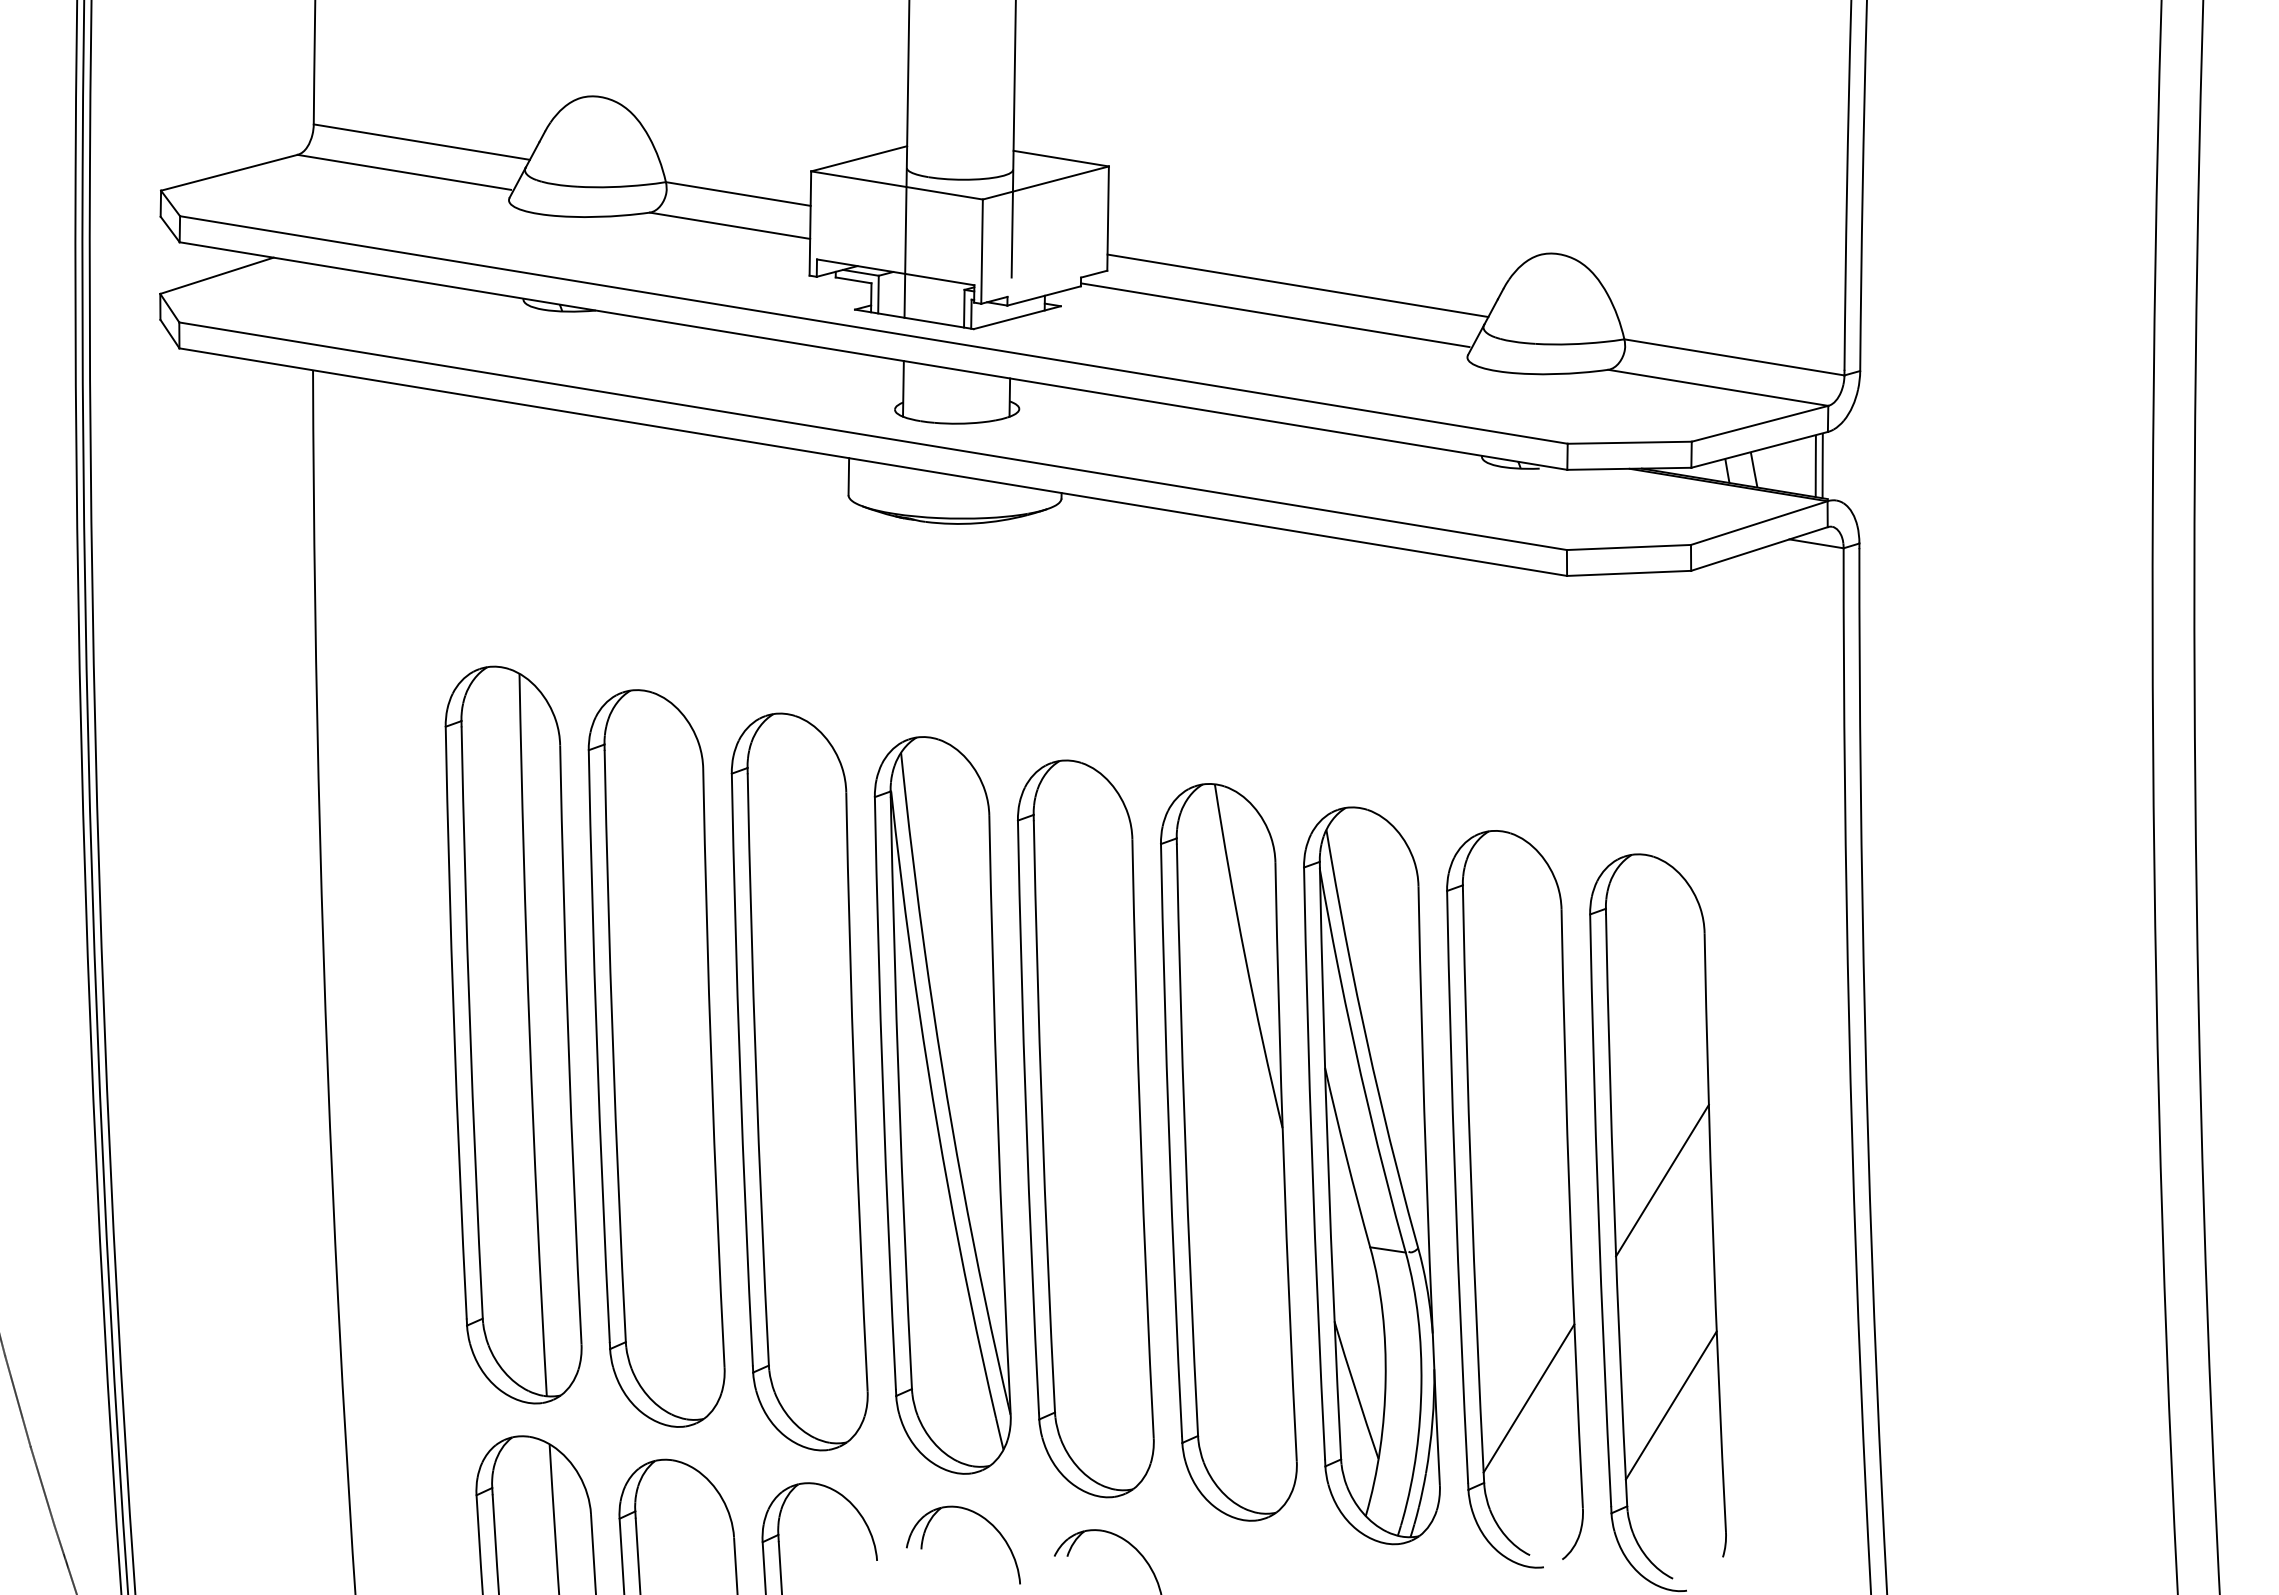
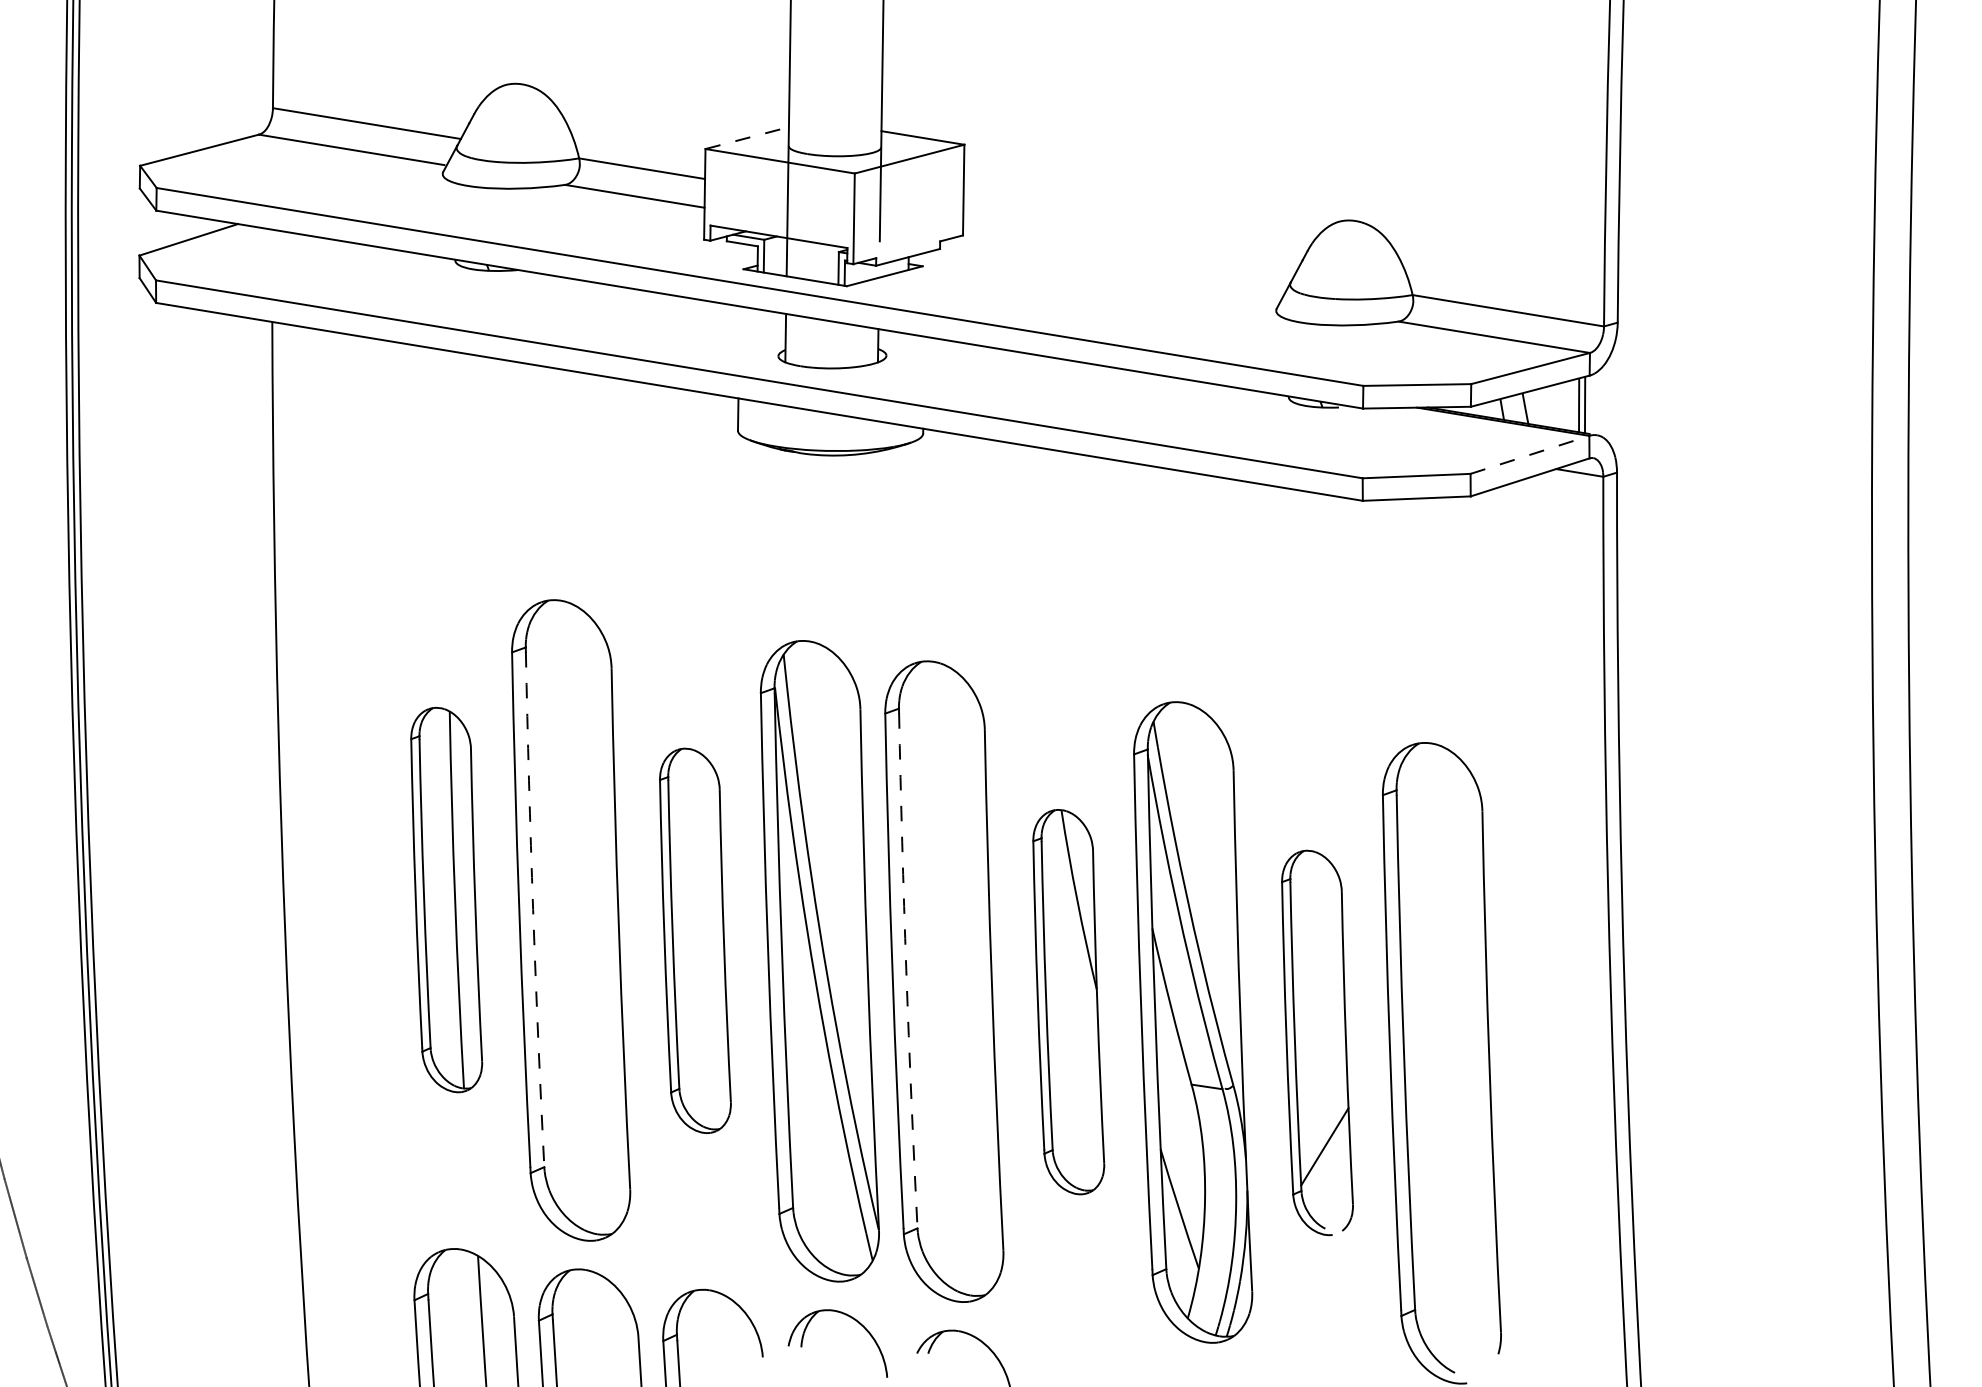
line: (859, 158) -> (747, 137), solid -> dashed
line: (1297, 285) -> (1128, 248), removed
line: (1275, 315) -> (1109, 274), removed
line: (1759, 523) -> (1530, 455), solid -> dashed
part: (513, 1034) -> (446, 899), size x0.6
arc: (612, 1046) -> (532, 910), solid -> dashed
part: (799, 1081) -> (695, 940), size x0.6
arc: (1042, 1116) -> (906, 970), solid -> dashed
part: (1228, 1152) -> (1068, 1002), size x0.6
line: (1662, 1180) -> (1445, 1026), removed
part: (1514, 1199) -> (1317, 1043), size x0.6
line: (1670, 1405) -> (1452, 1222), removed

